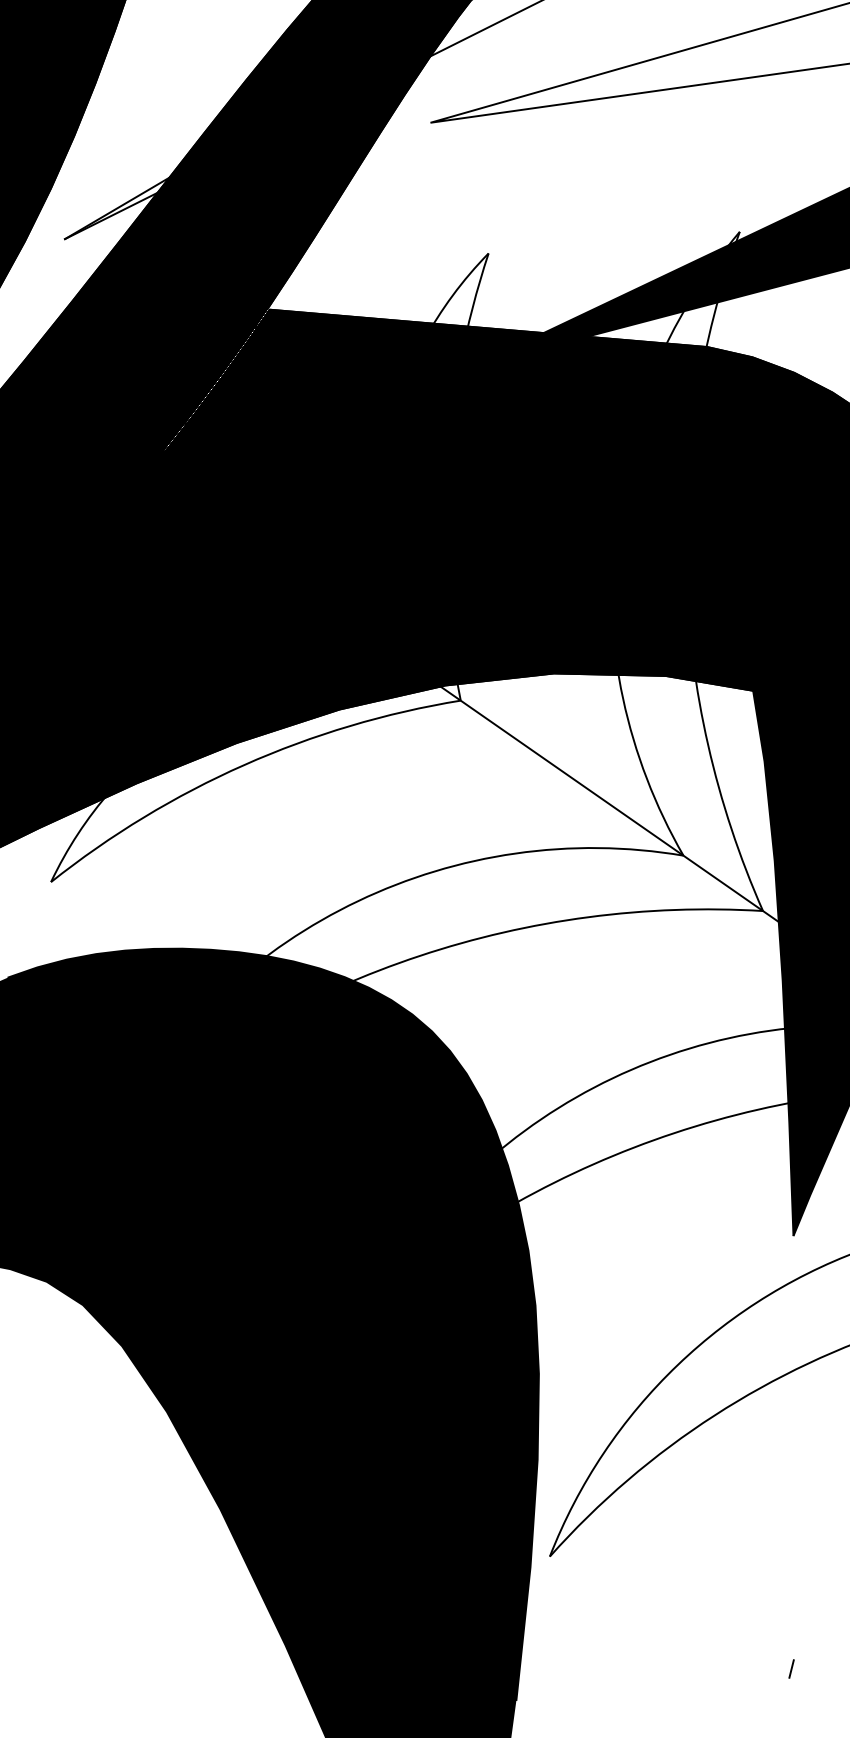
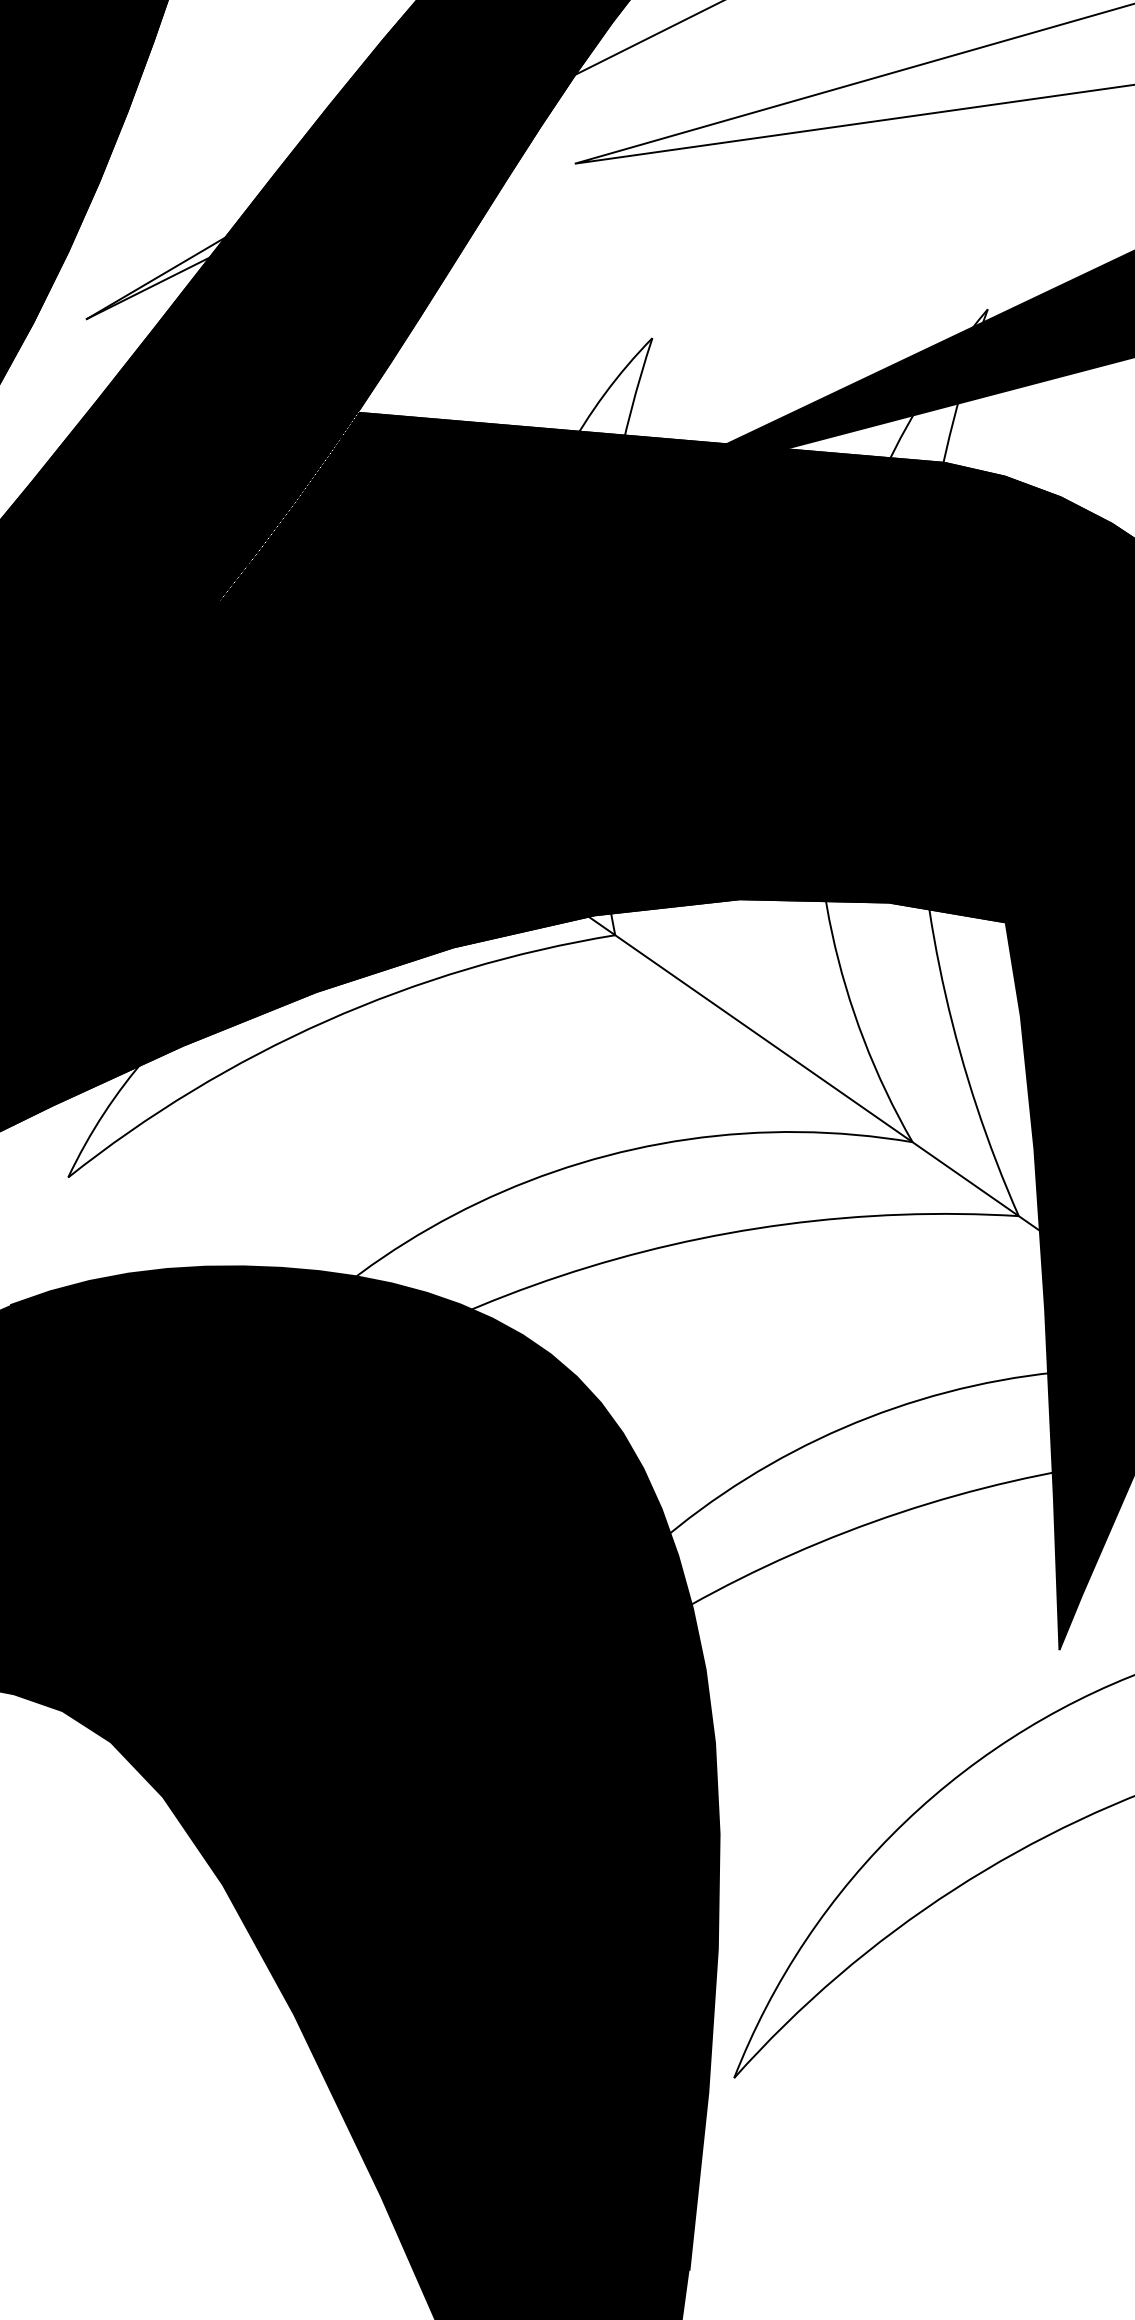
line: (791, 1668) -> (1056, 2227), removed

